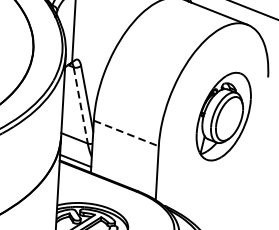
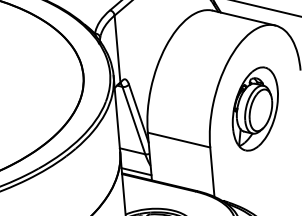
line: (80, 105) -> (133, 120), dashed -> solid
part: (222, 115) -> (254, 108), moved
line: (126, 133) -> (179, 140), dashed -> solid

